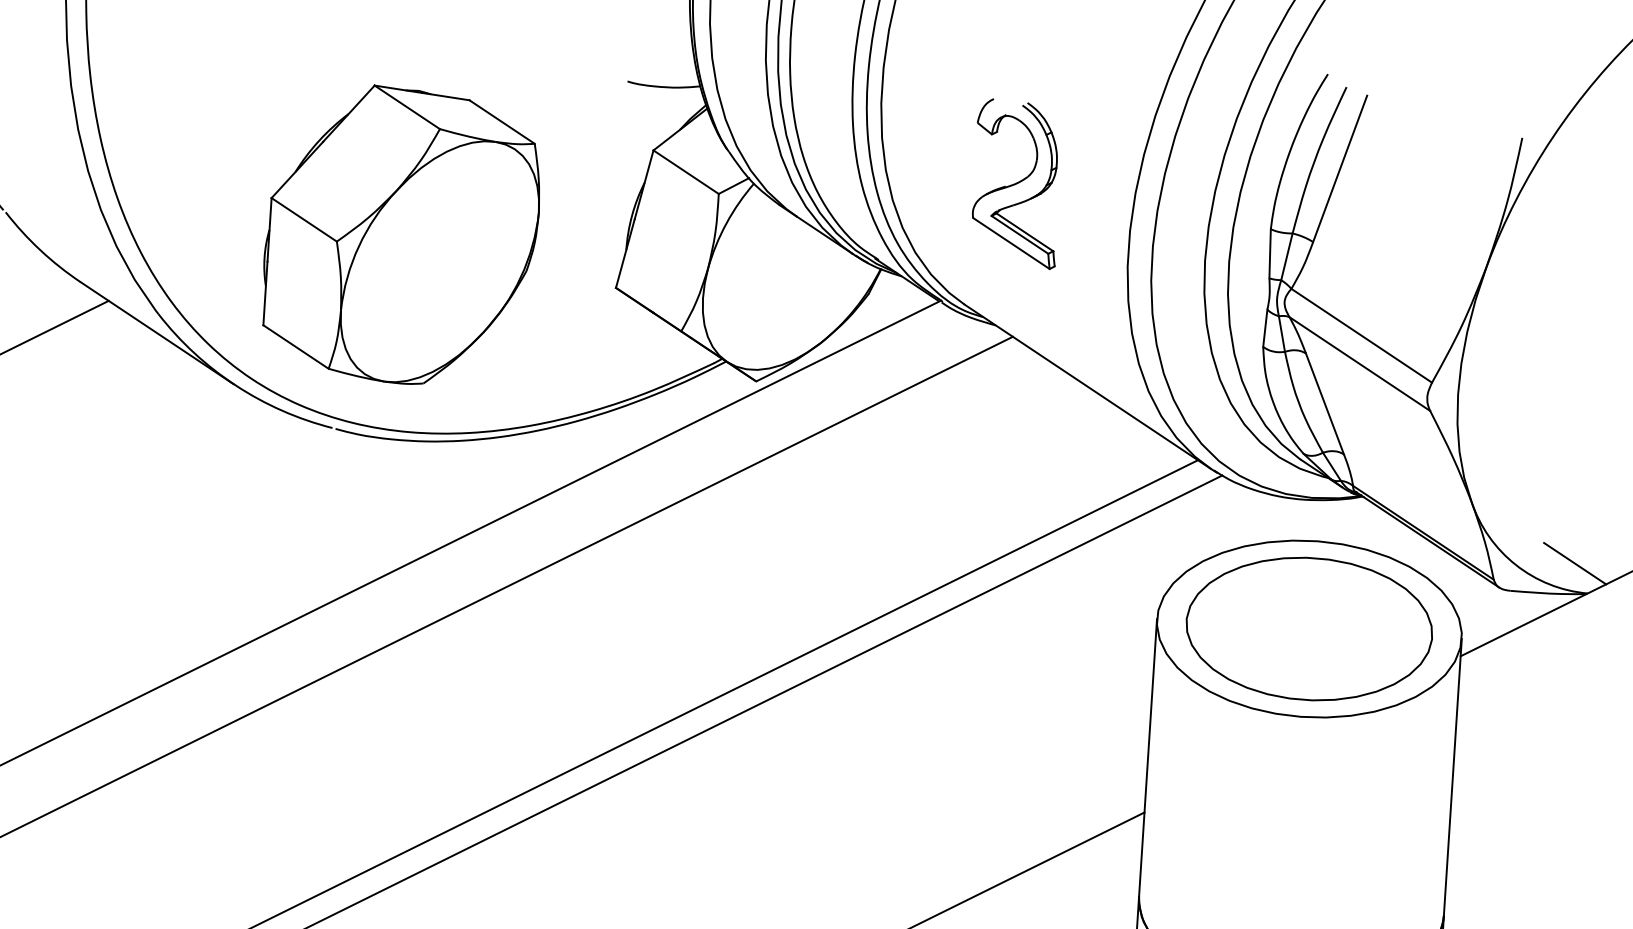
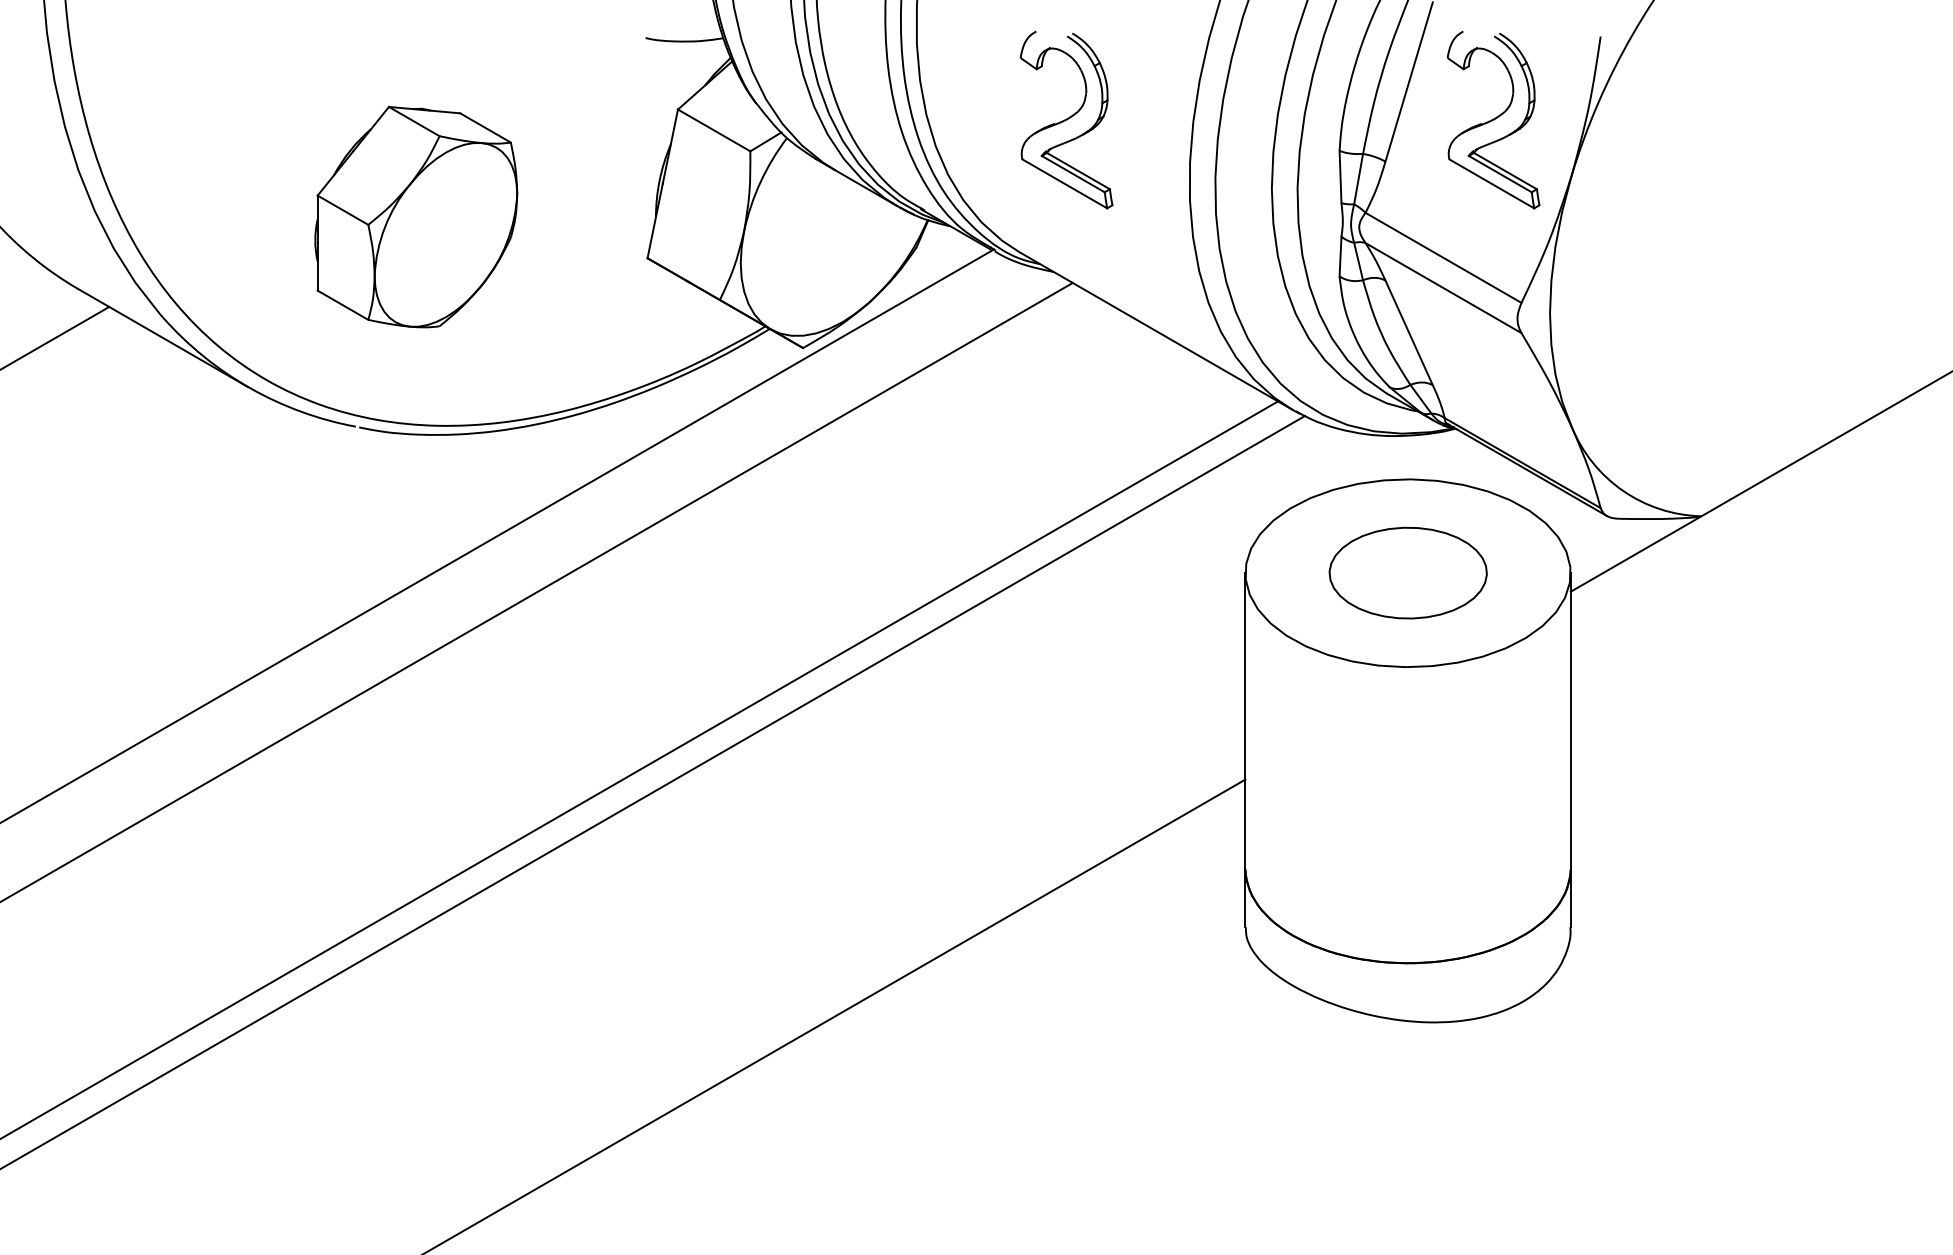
part: (1416, 209) -> (1493, 119), added
part: (402, 234) -> (416, 216), size x0.7
line: (1574, 563) -> (1685, 485), removed
part: (1309, 628) -> (1408, 572), size x0.6

